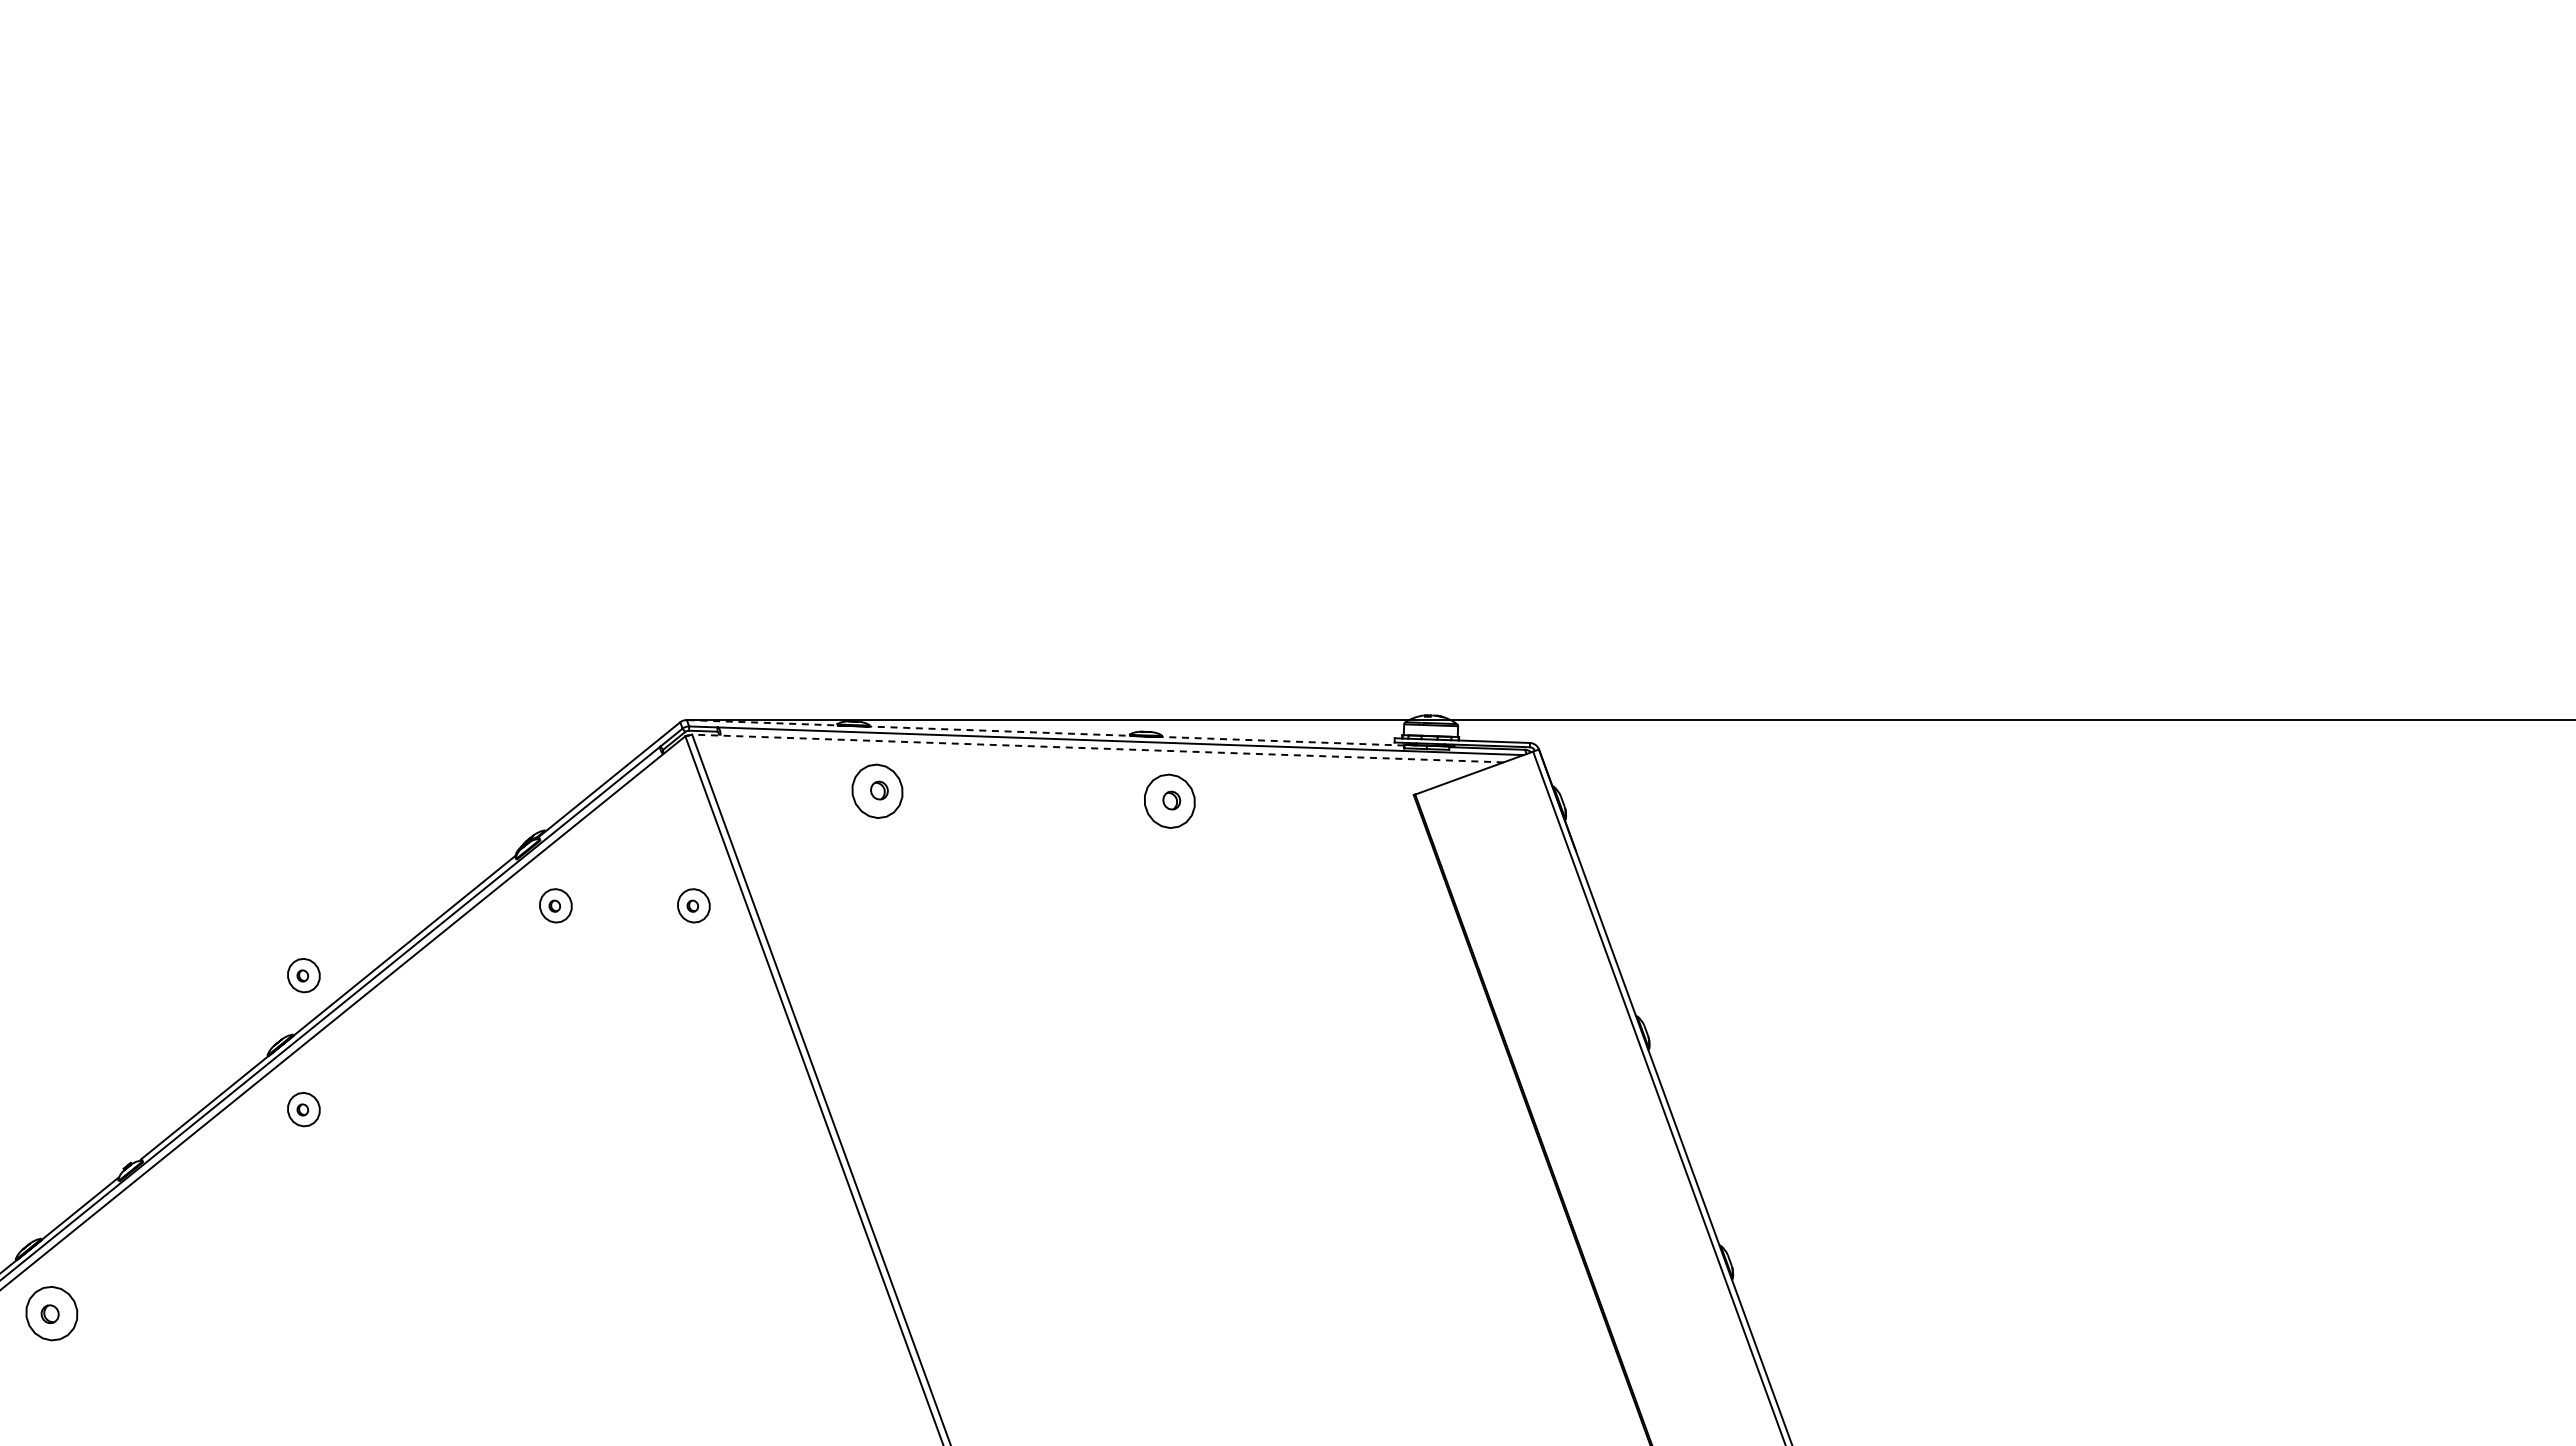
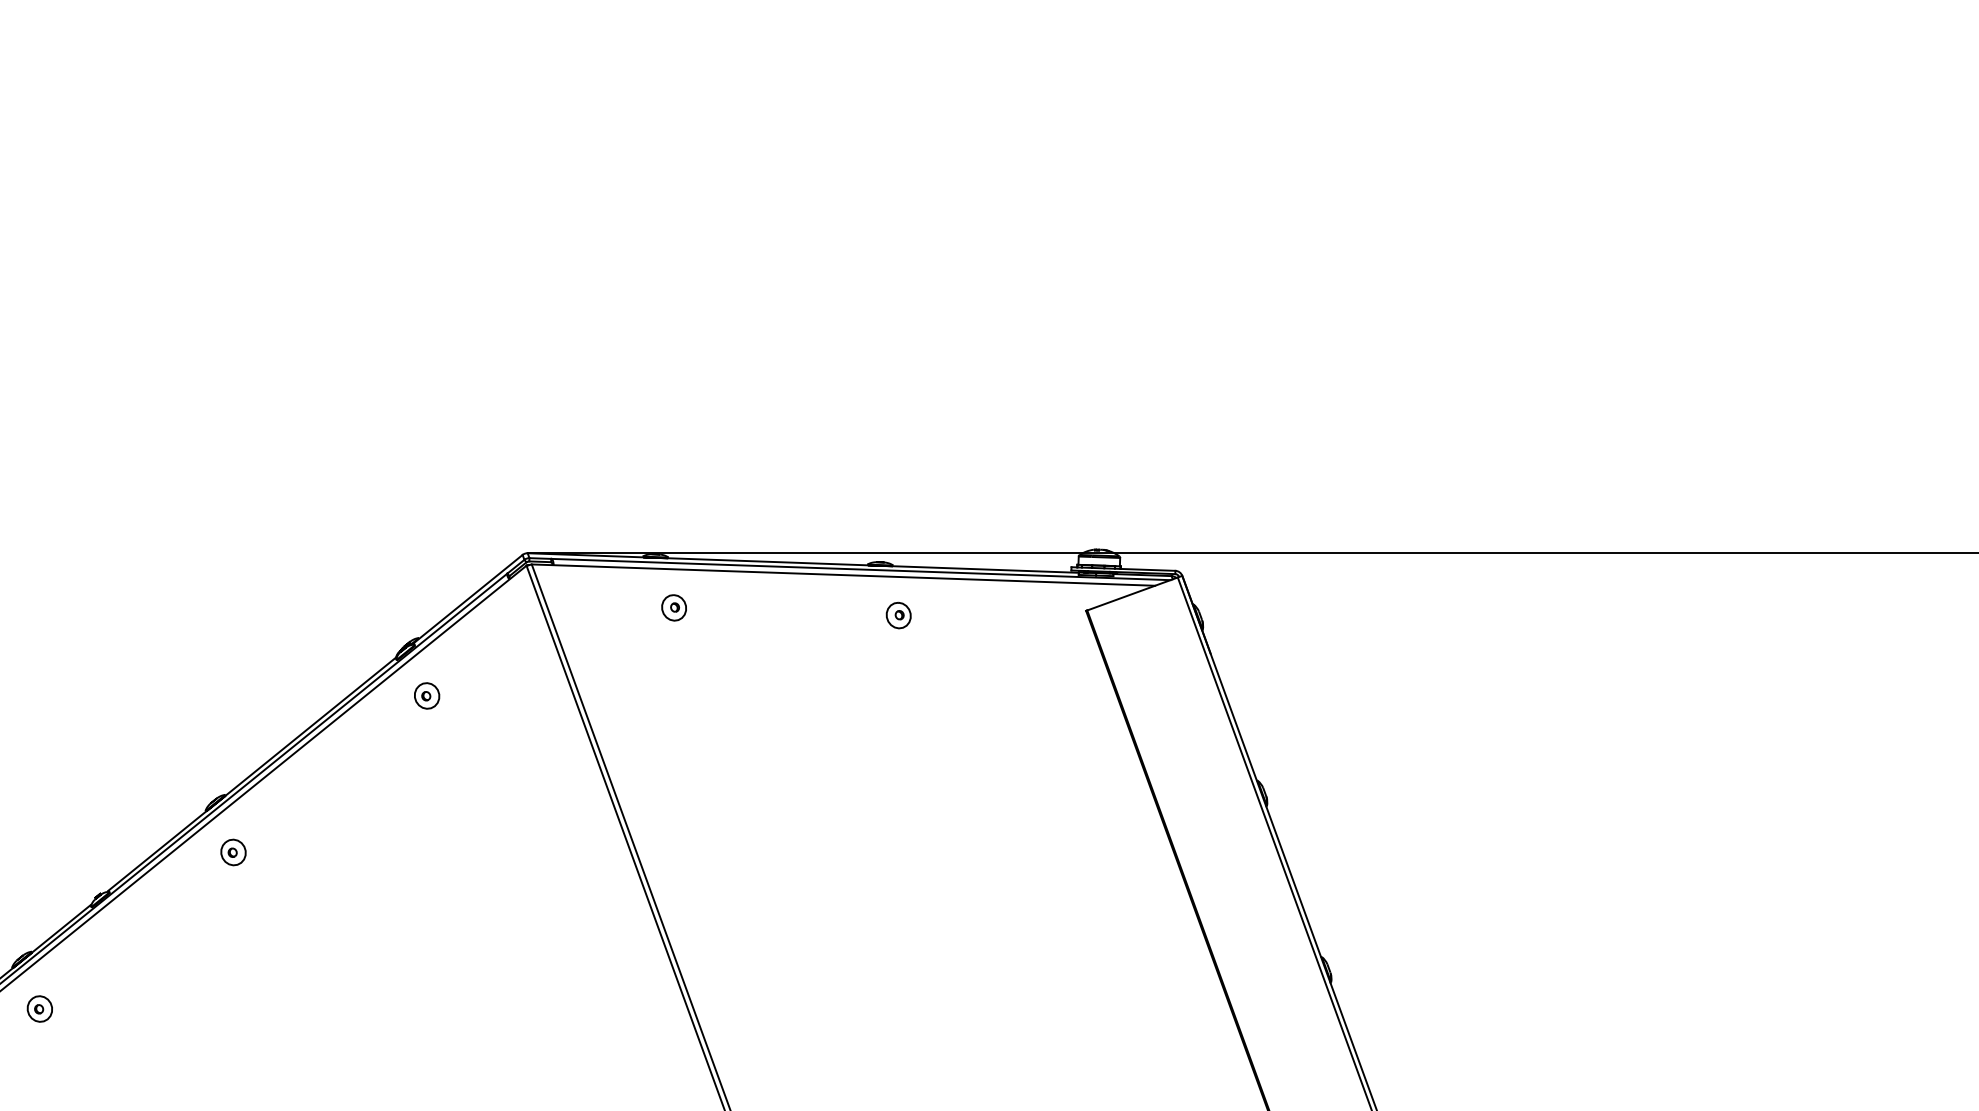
line: (1045, 732) -> (803, 562), dashed -> solid
line: (1097, 748) -> (843, 575), dashed -> solid
part: (877, 790) -> (674, 607), size x0.62
part: (1169, 800) -> (898, 615), size x0.62
part: (693, 905) -> (532, 695), removed
part: (303, 975) -> (233, 749), removed
part: (51, 1312) -> (39, 1008), size x0.62

